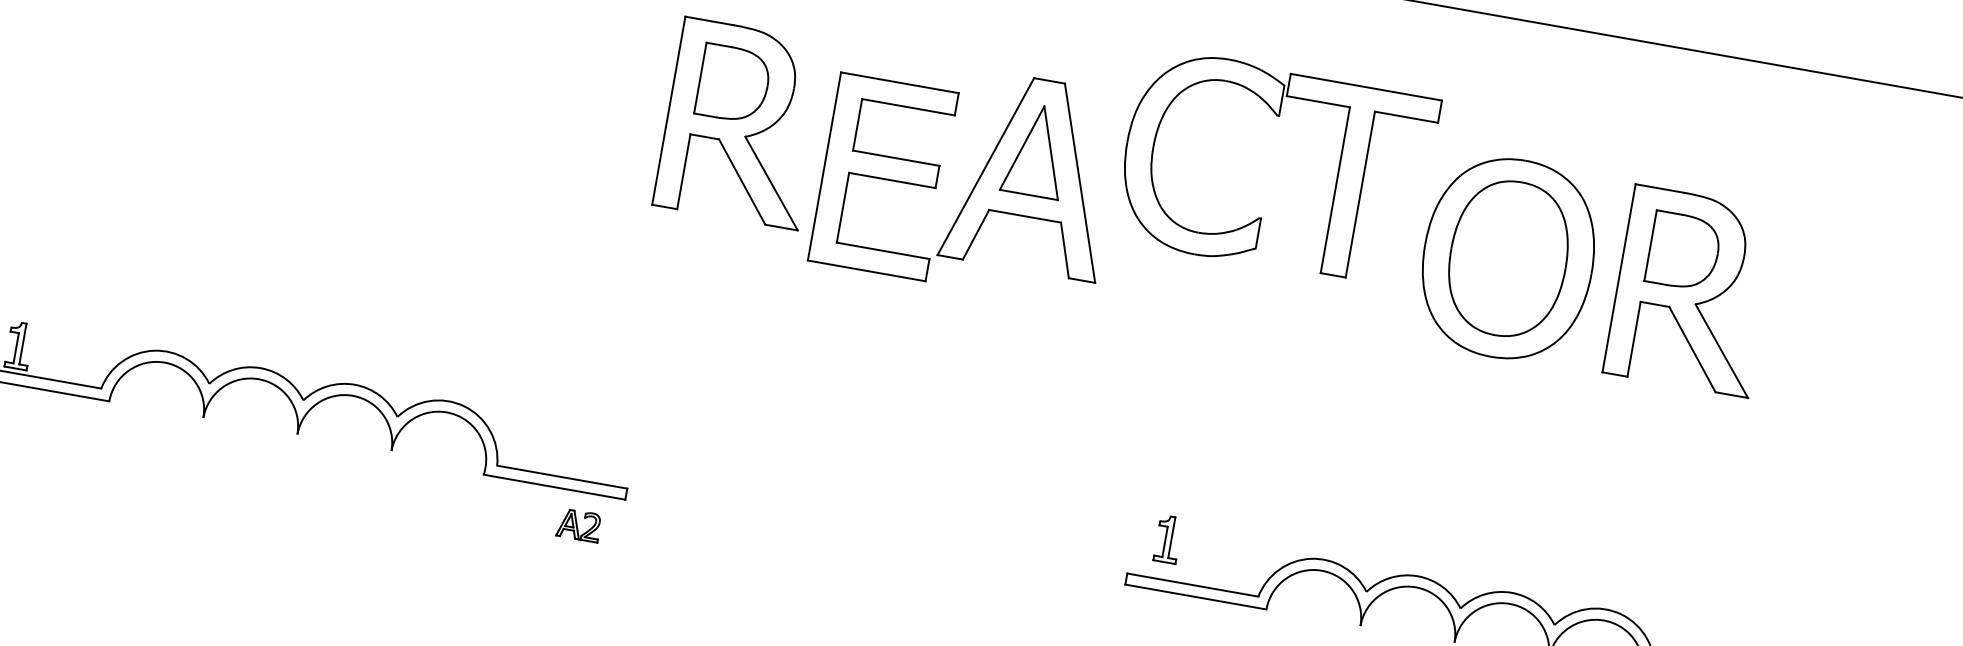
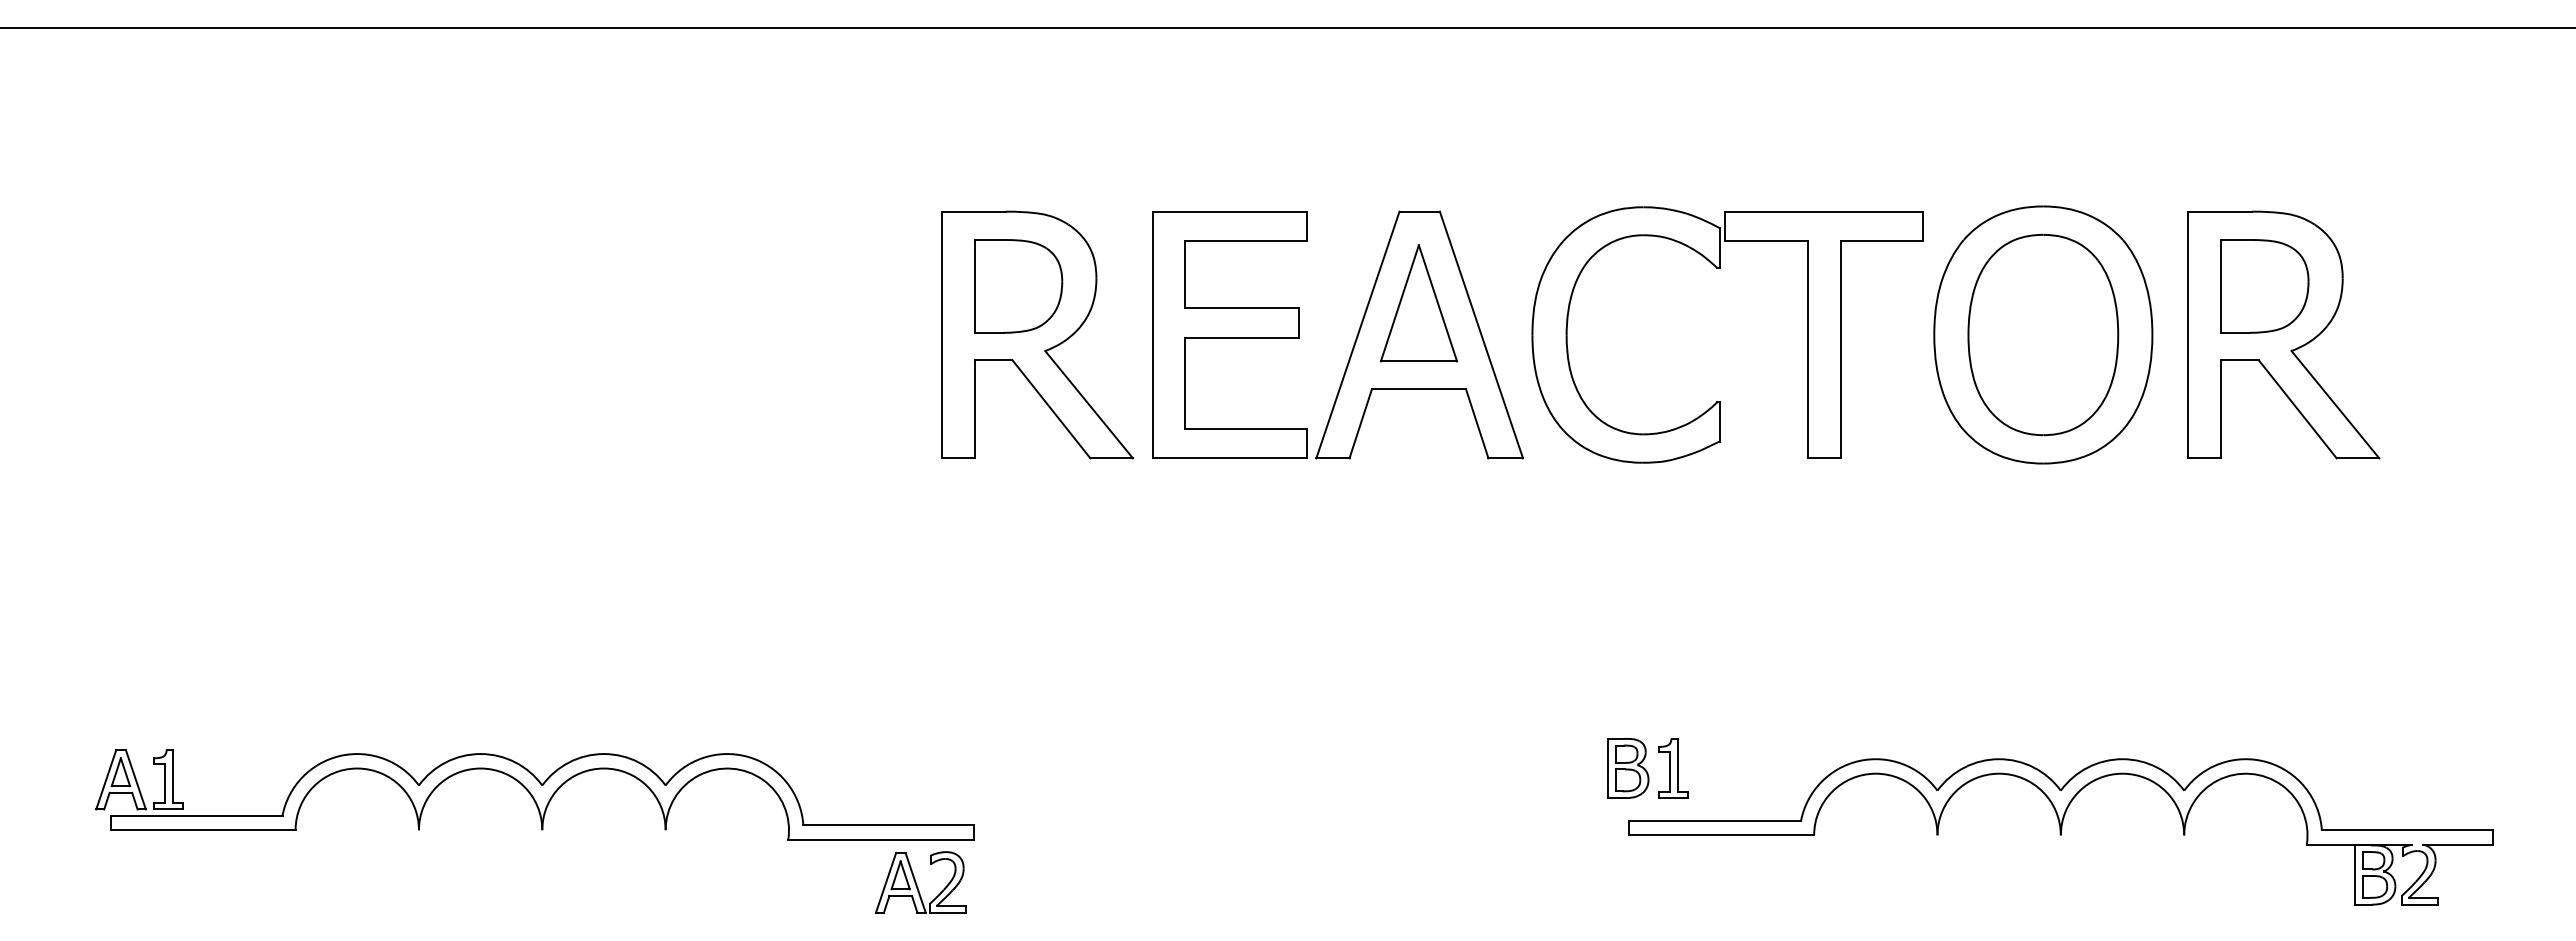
part: (1279, 116) -> (1720, 268), moved
part: (883, 176) -> (1229, 334), moved
part: (578, 525) -> (920, 882), size x1.67
part: (1133, 533) -> (1628, 768), added

